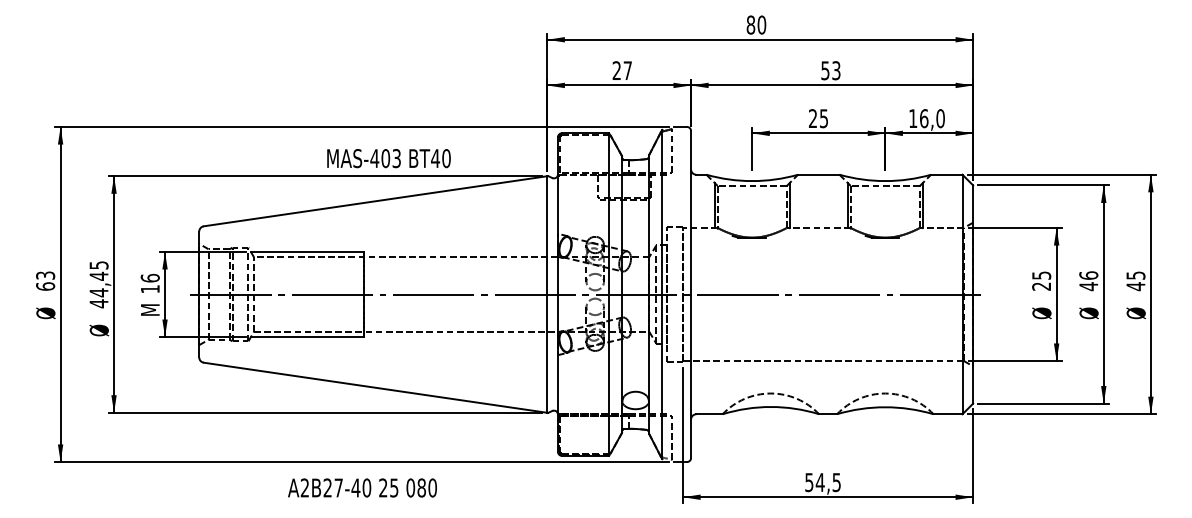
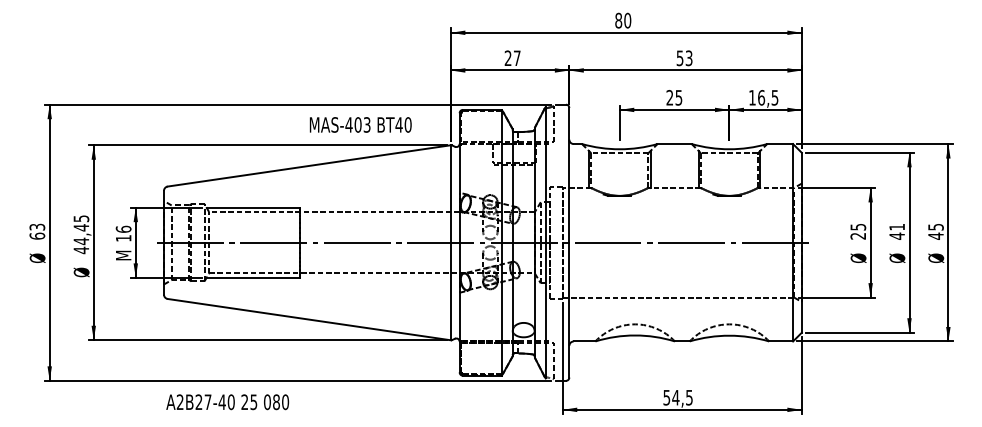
text: (940, 118) -> (774, 97), 16,0 -> 16,5
text: (388, 158) -> (360, 124), moved
text: (1088, 275) -> (896, 227), 46 -> 41
text: (362, 487) -> (227, 401), moved

